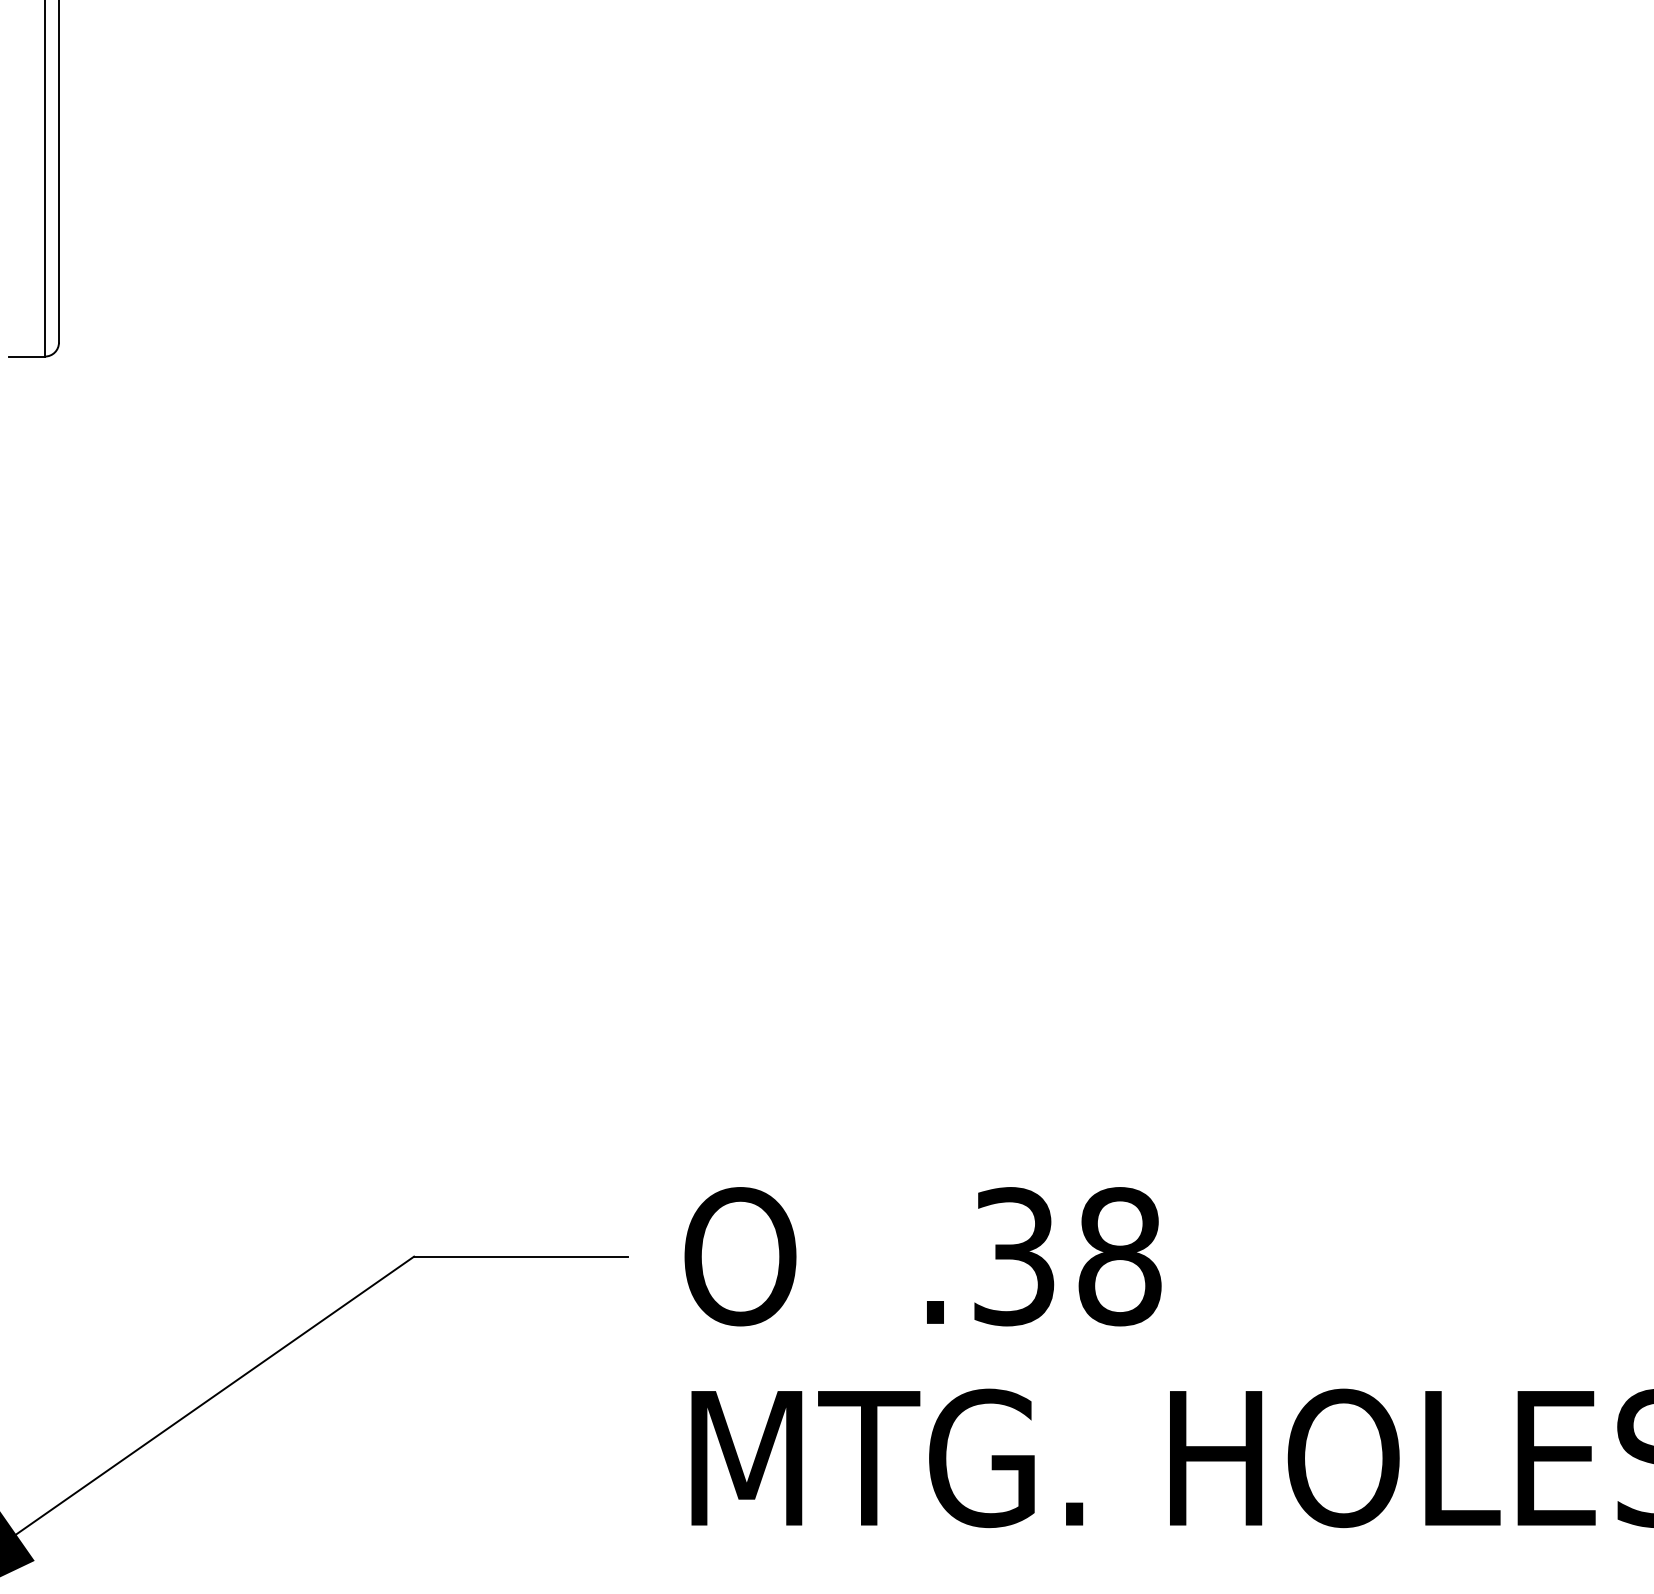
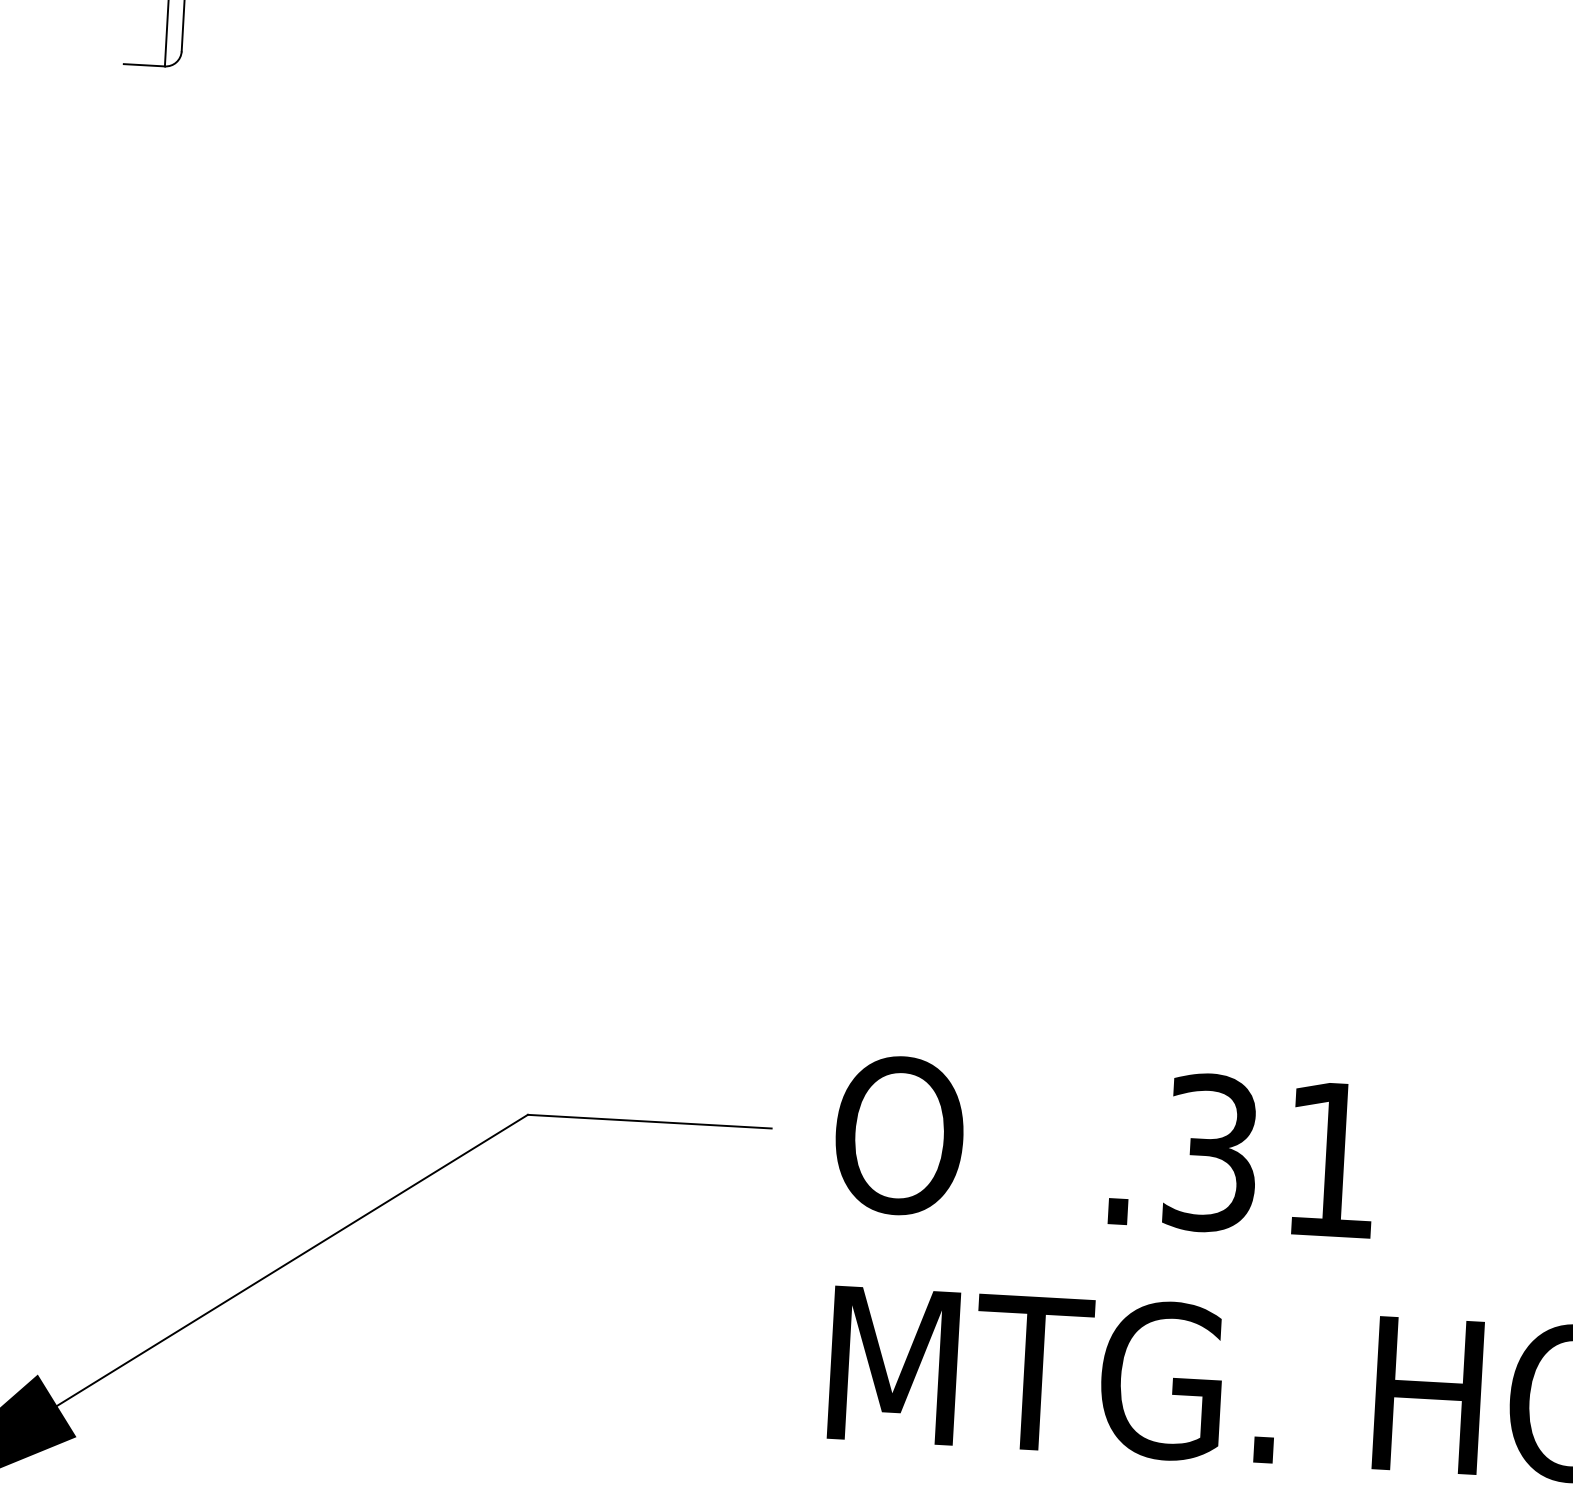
text: (1119, 1256) -> (1331, 1159), .38 -> .31

